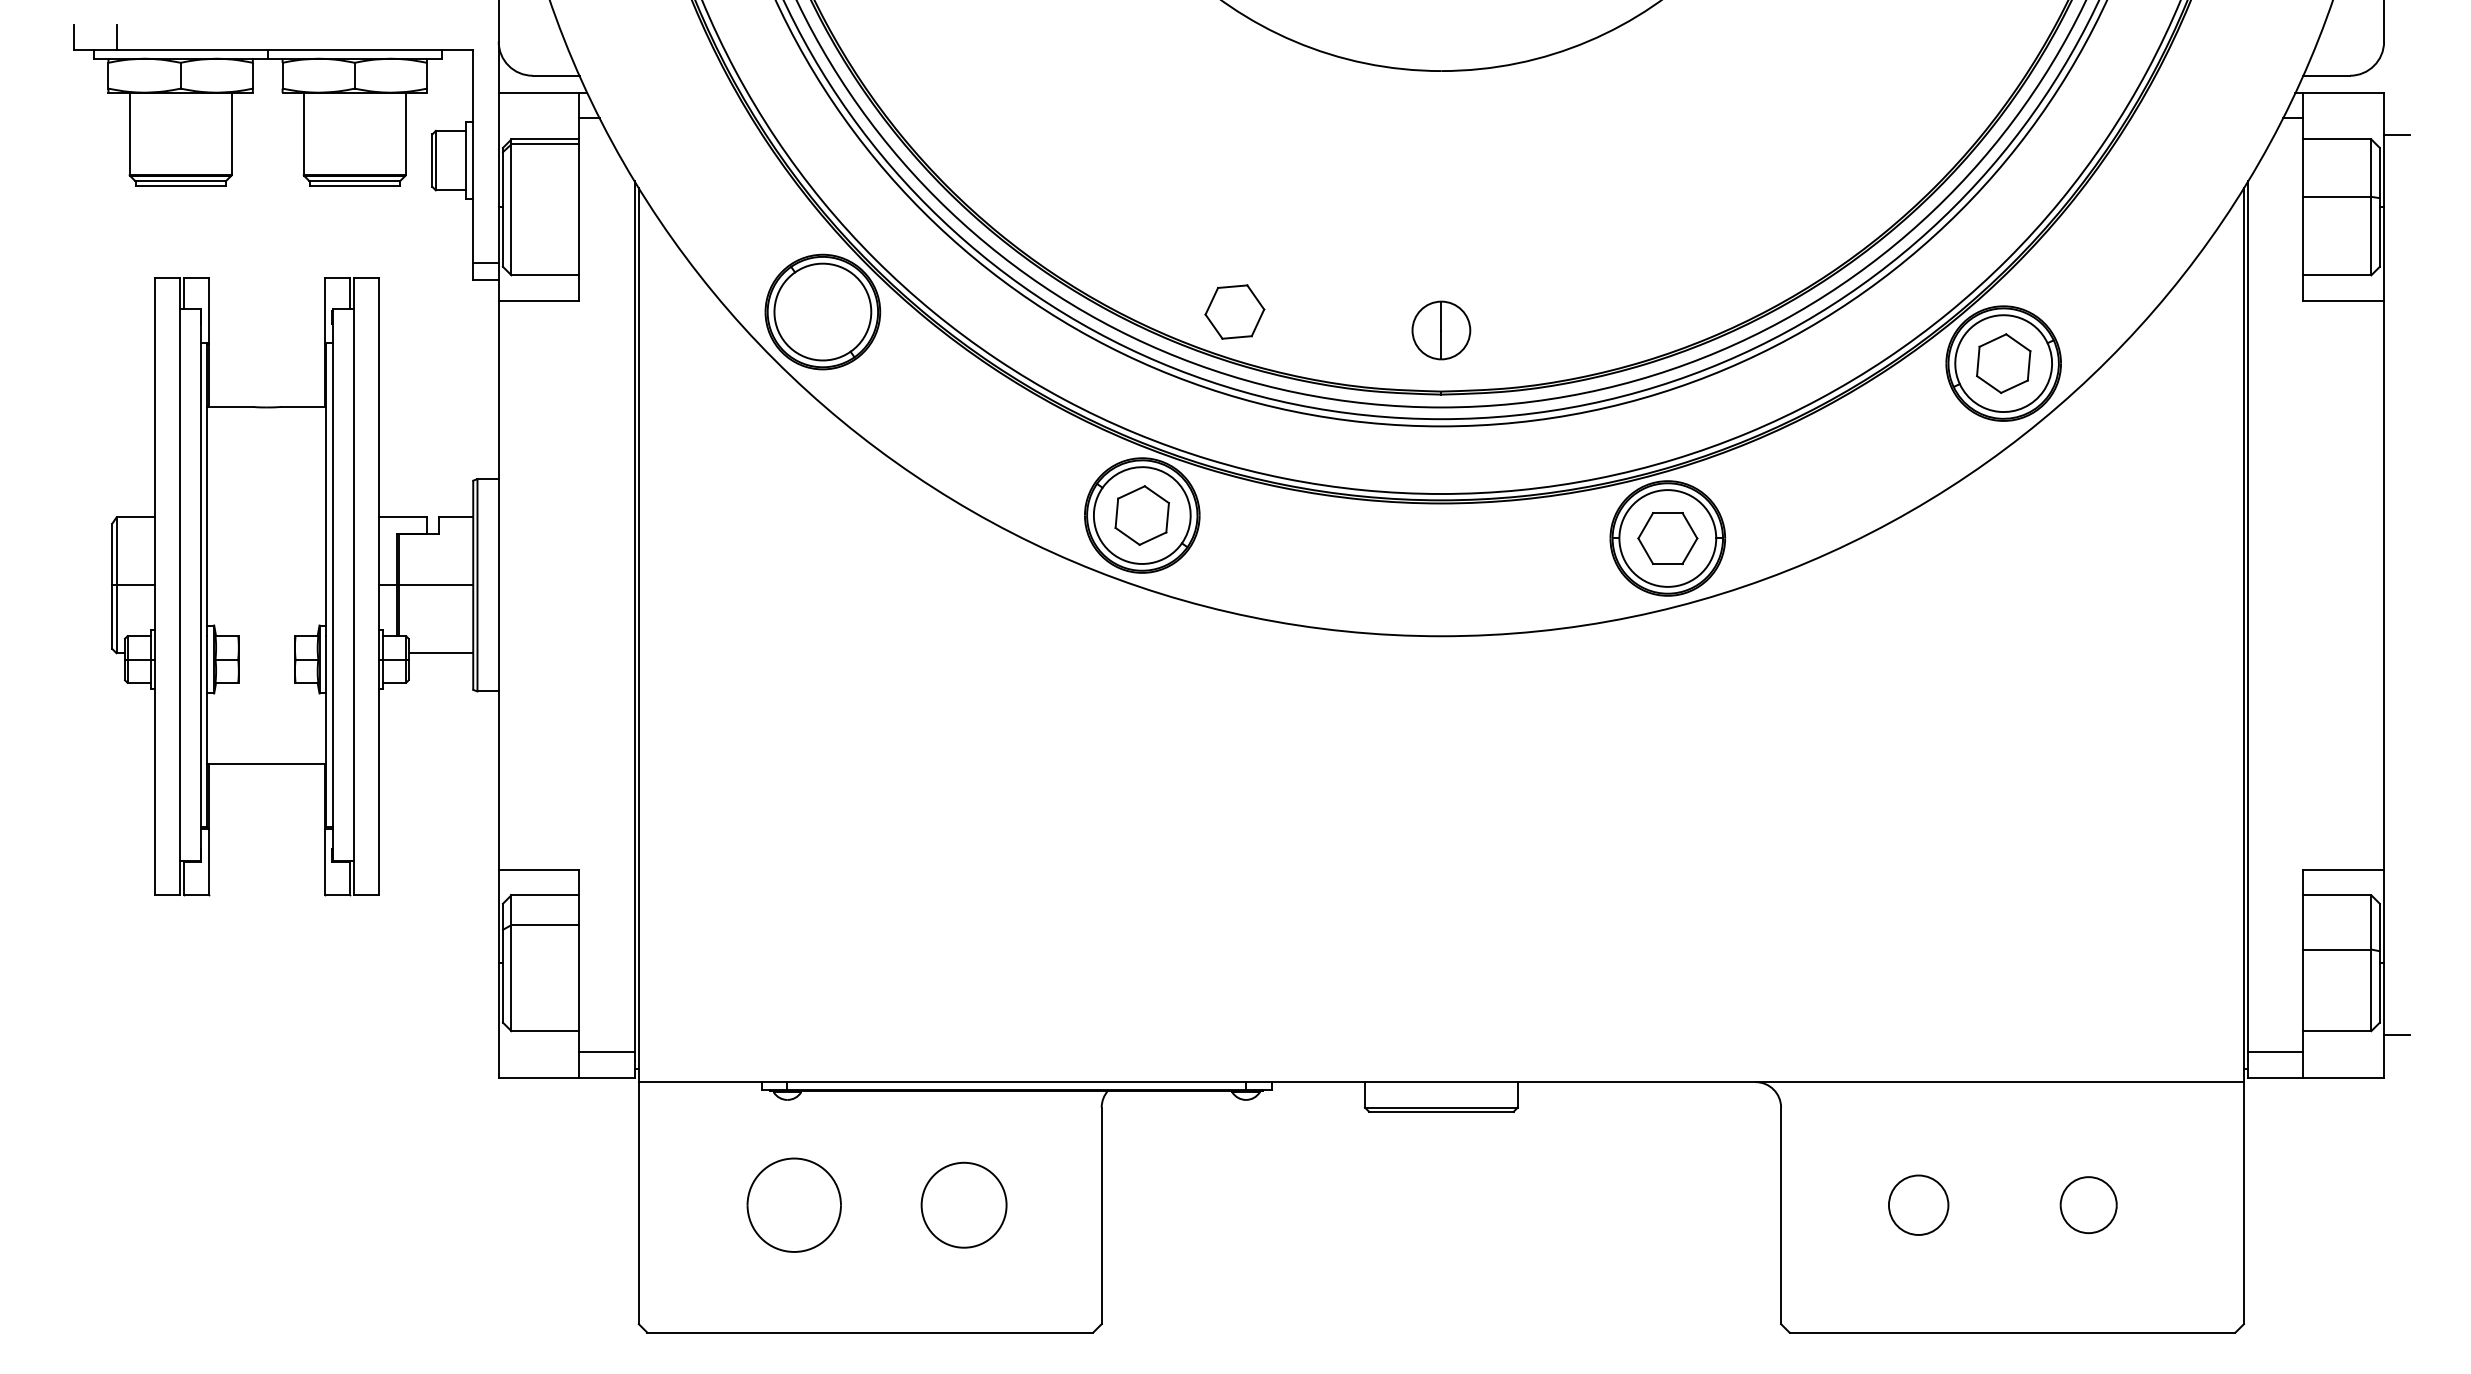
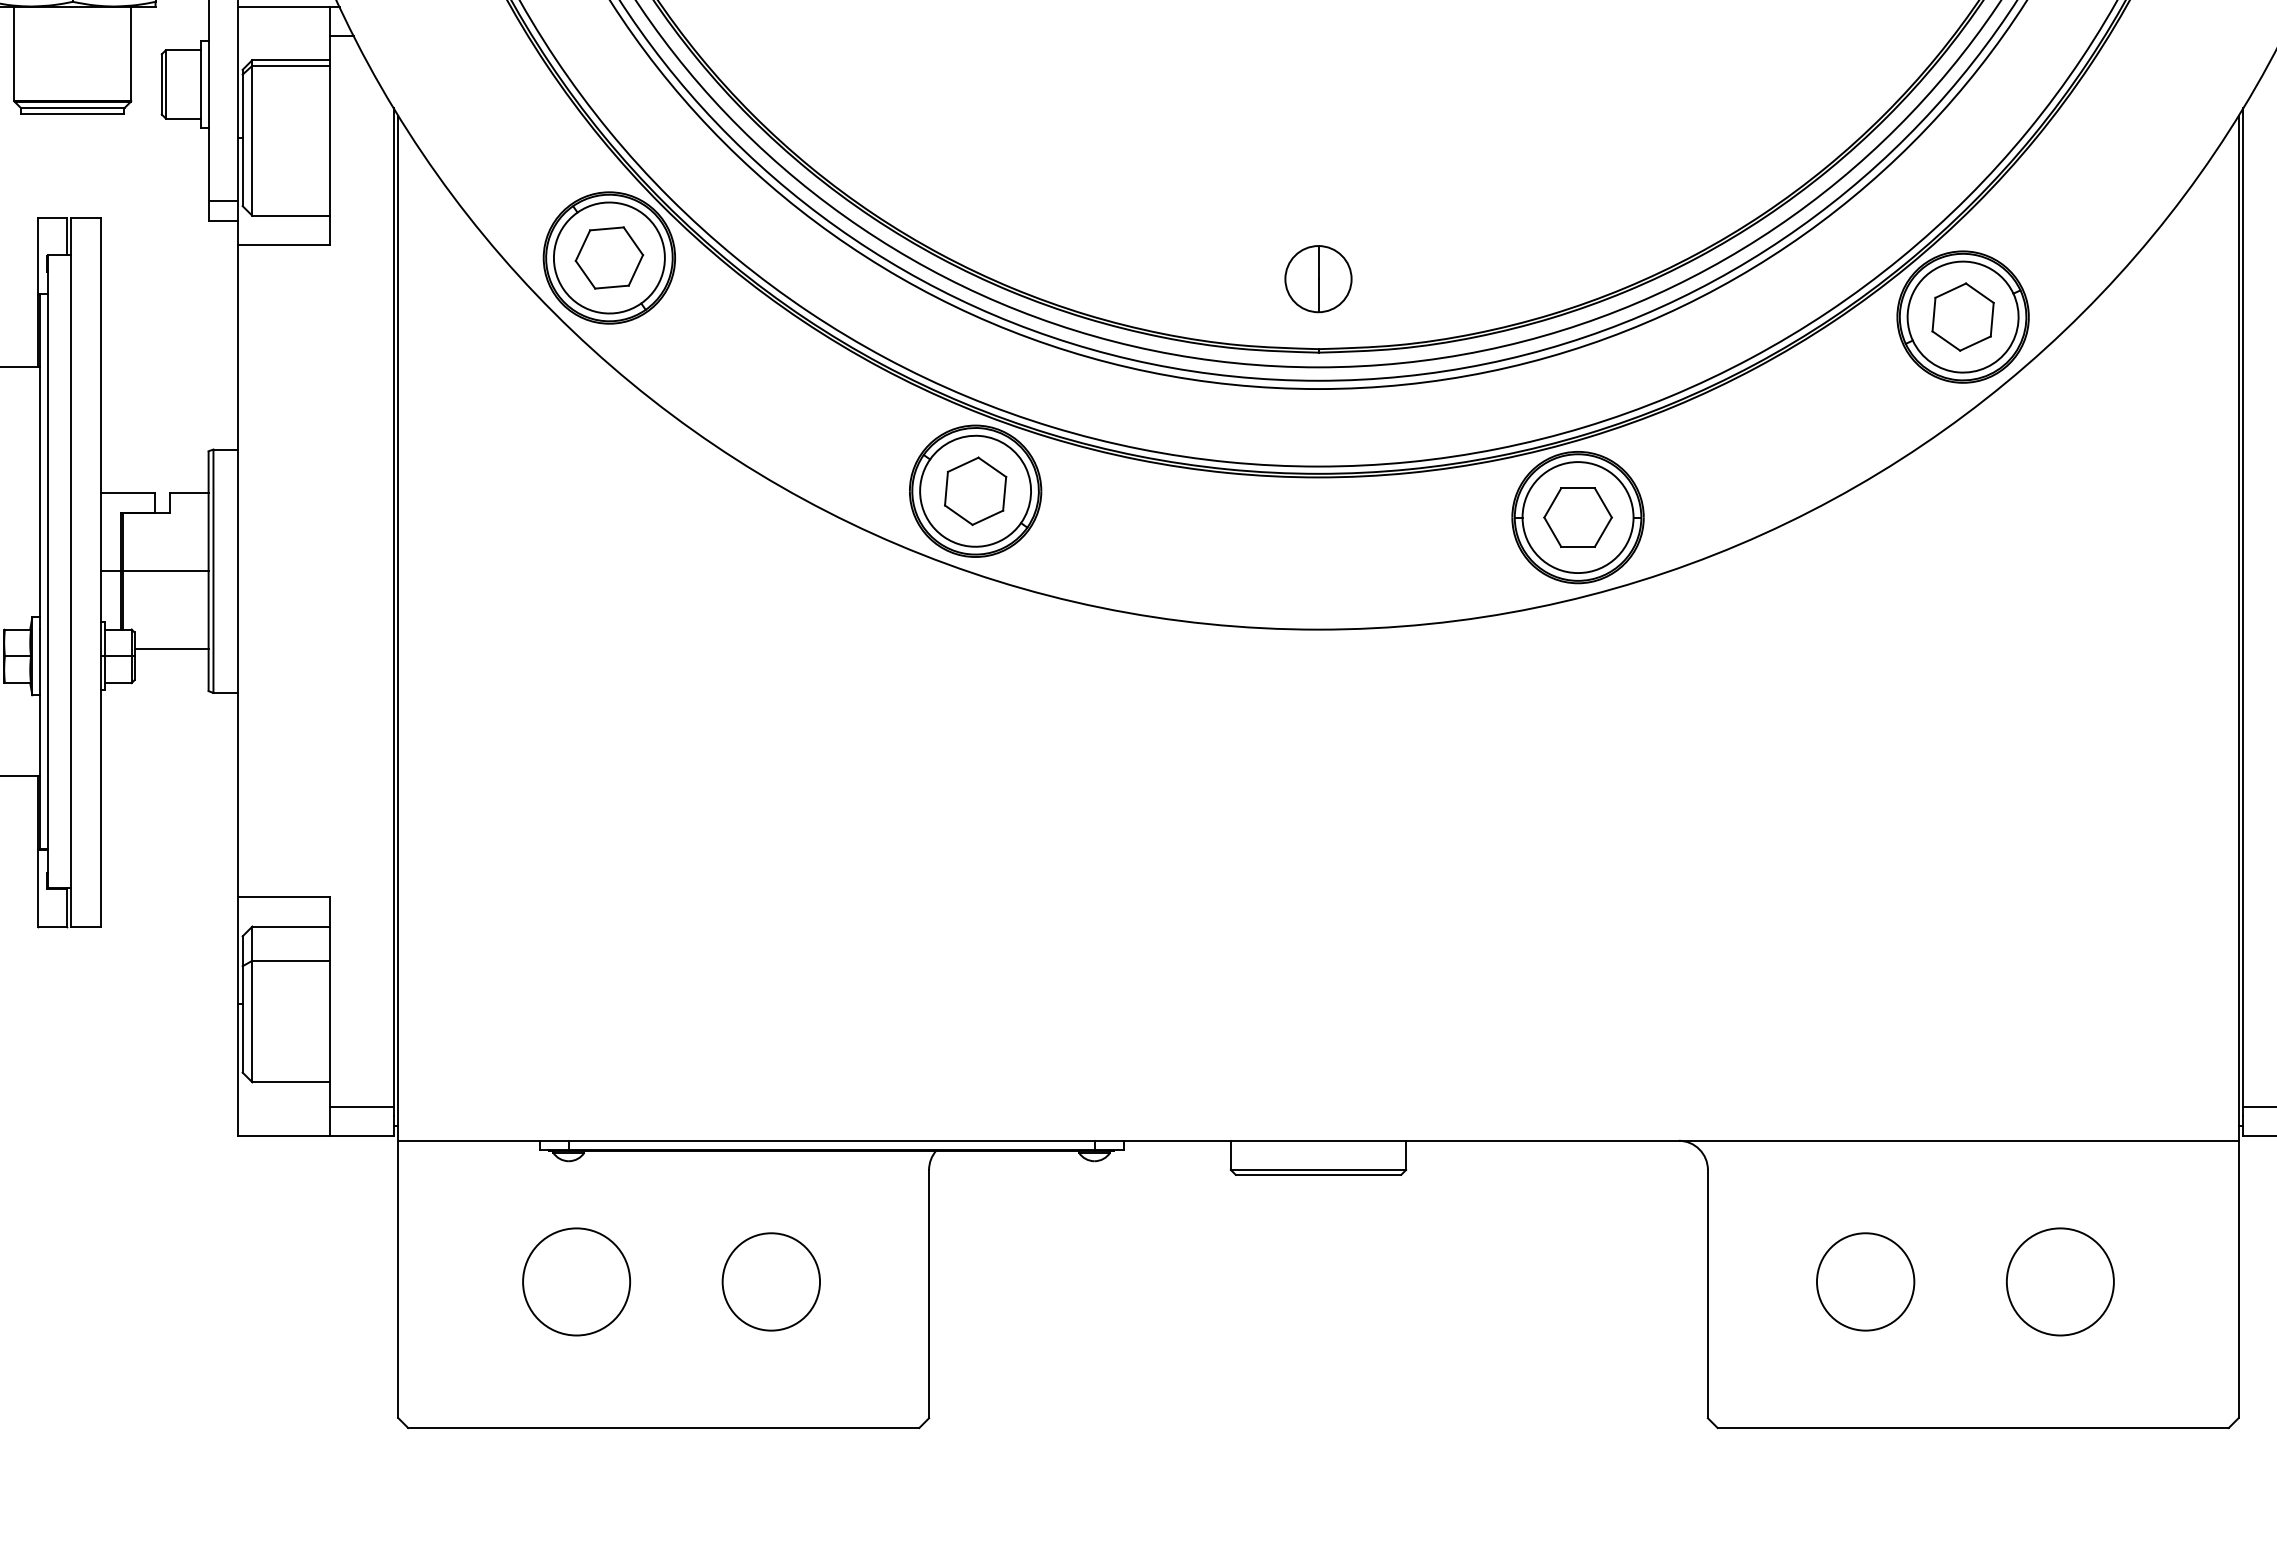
part: (1234, 311) -> (608, 257), moved
circle: (1918, 1204) -> (1865, 1281), size x1.43
part: (2088, 1204) -> (2060, 1281), size x1.67

